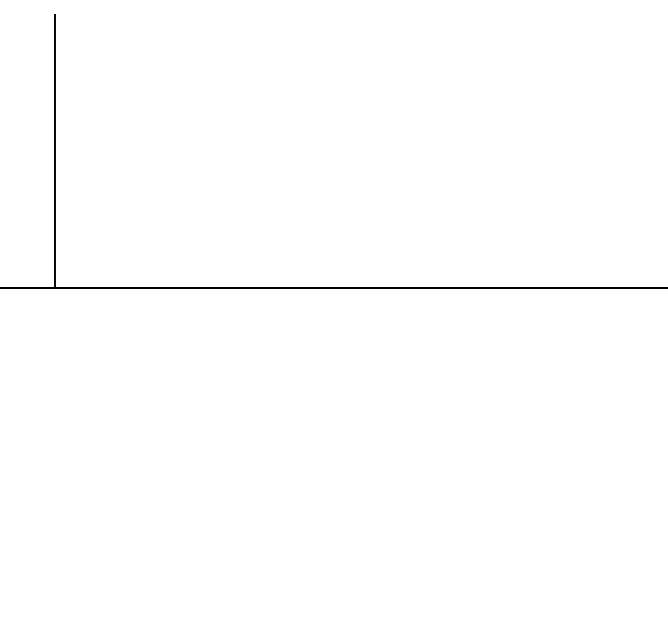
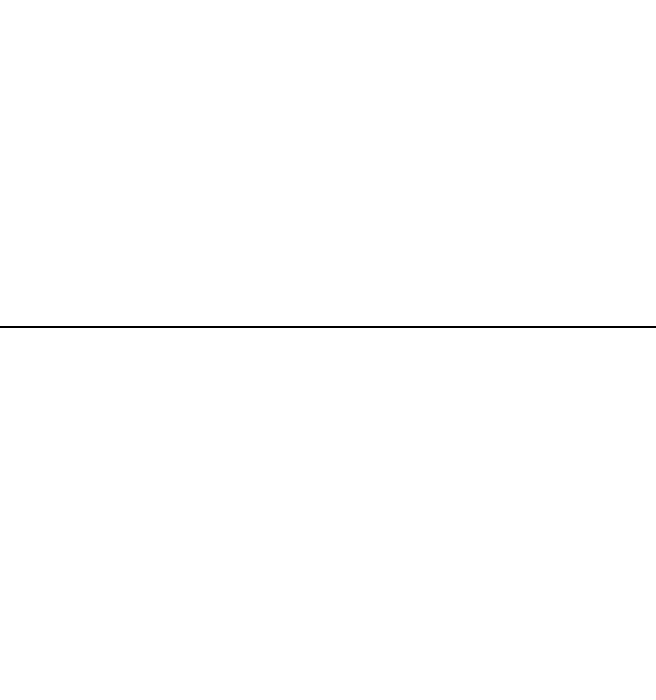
line: (55, 151) -> (16, 166), removed

